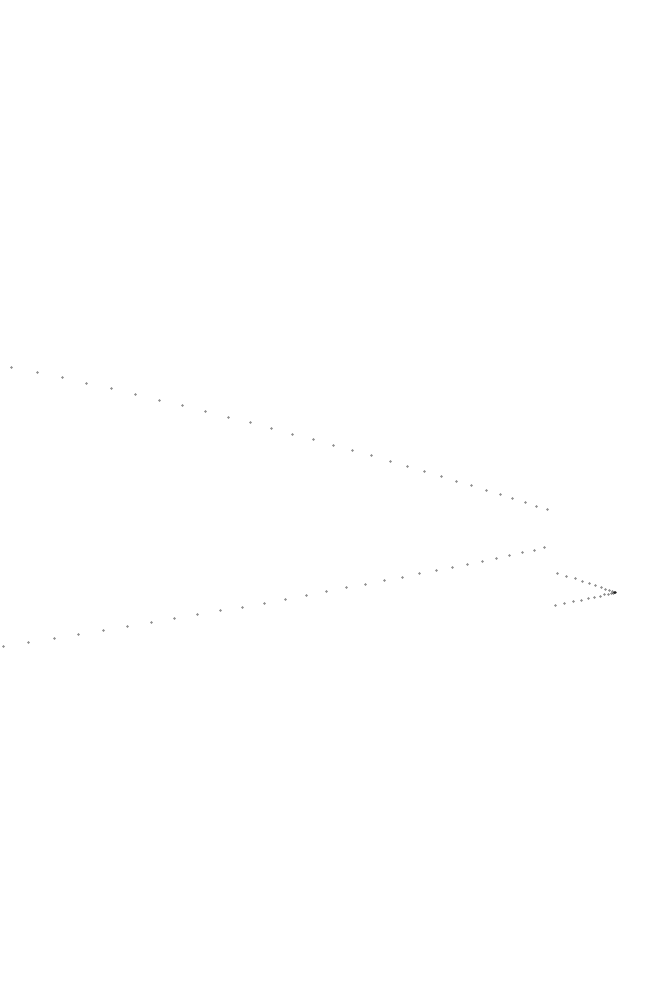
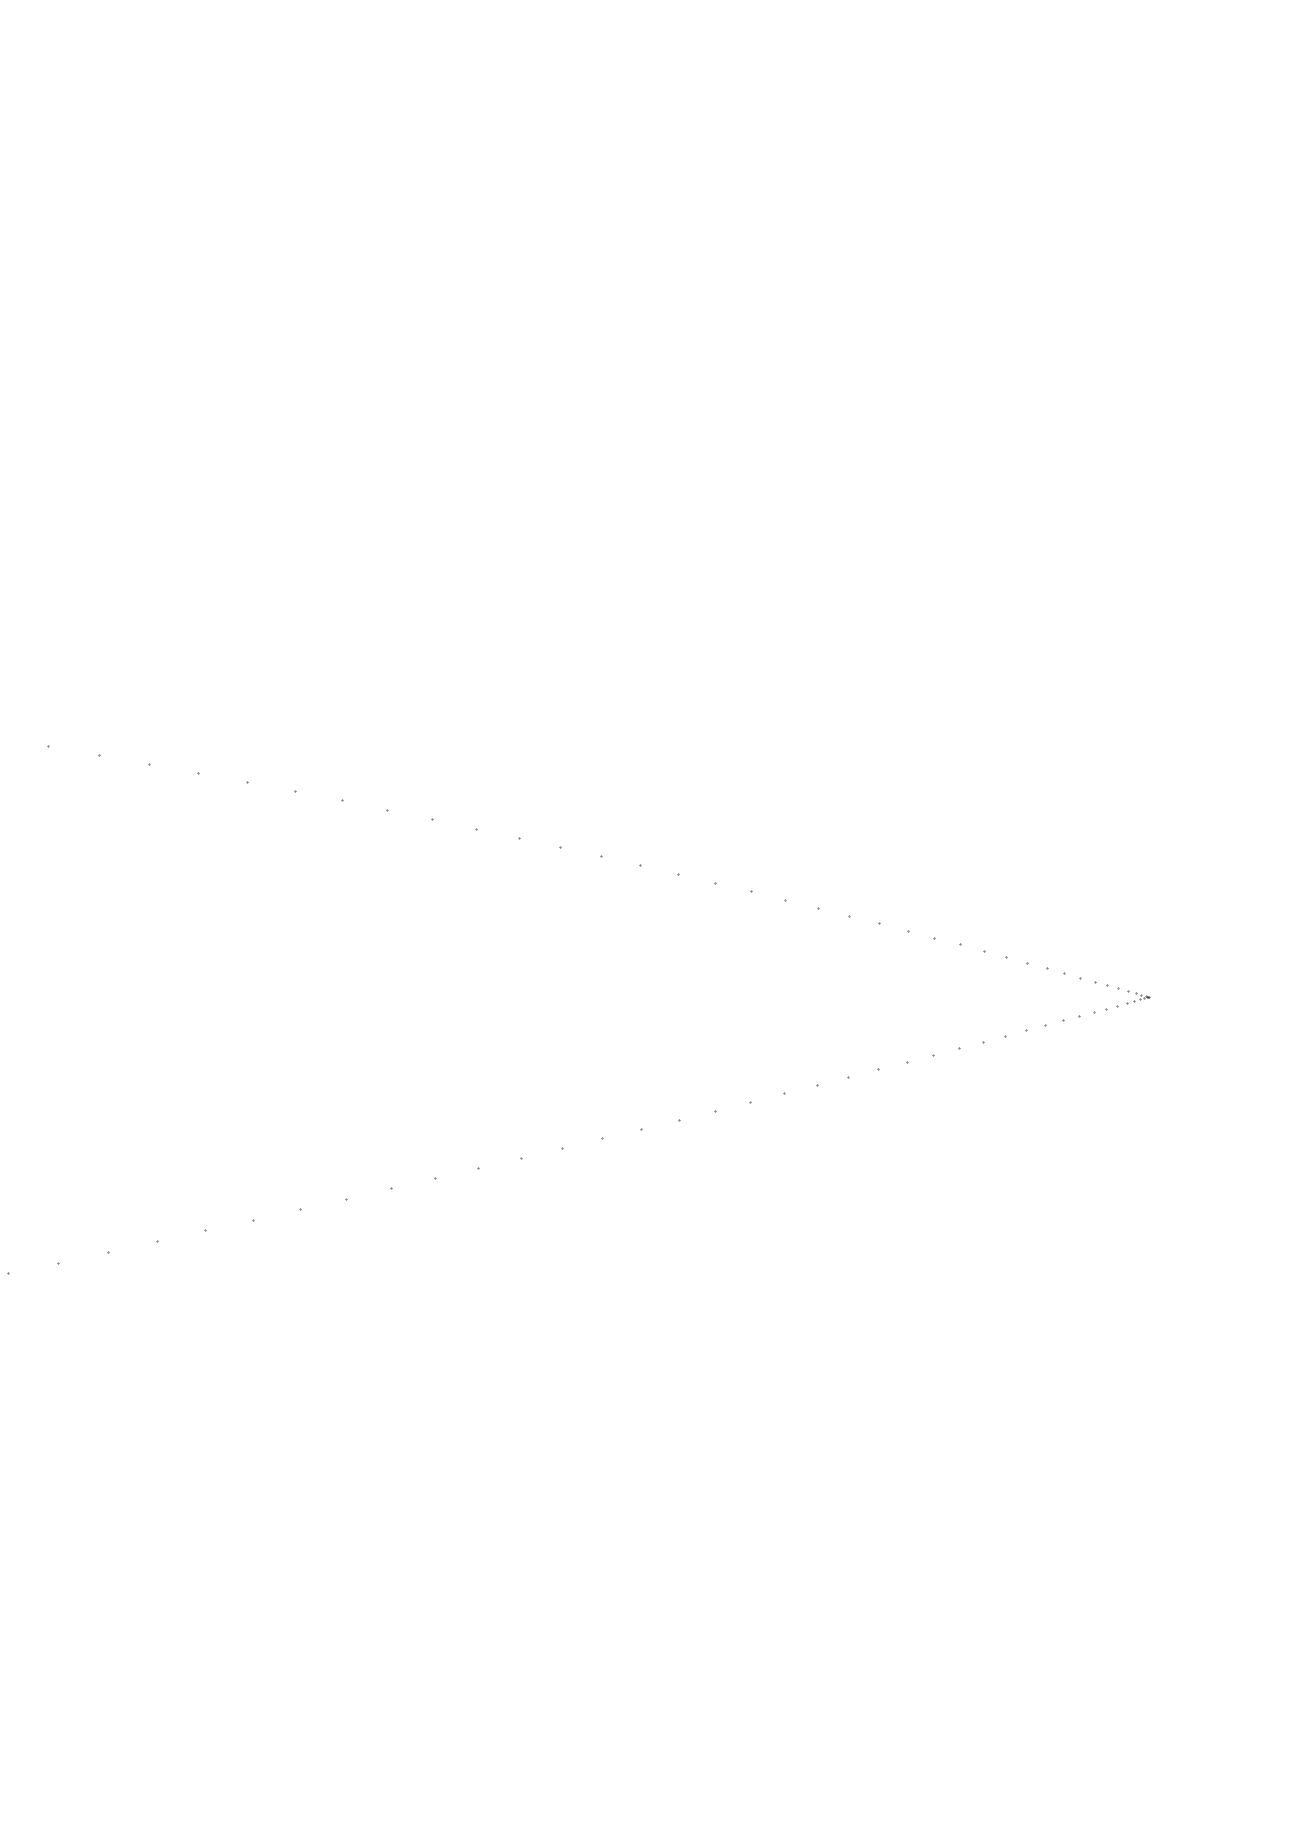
part: (589, 584) -> (1095, 983), moved

